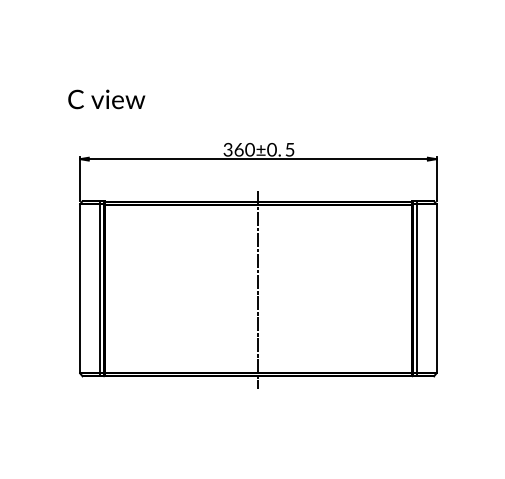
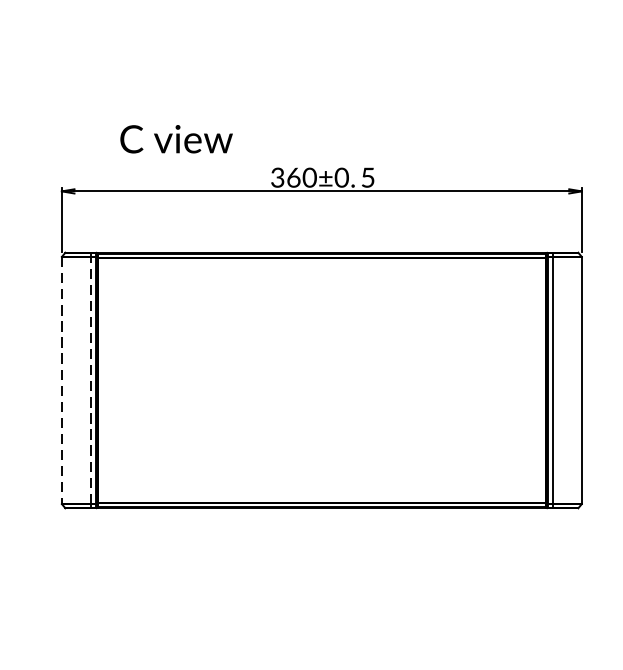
text: (106, 99) -> (176, 139), moved
line: (80, 288) -> (62, 380), solid -> dashed
line: (99, 288) -> (90, 380), solid -> dashed
line: (258, 290) -> (322, 383), removed

